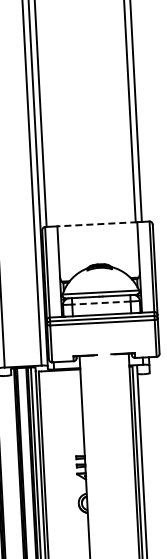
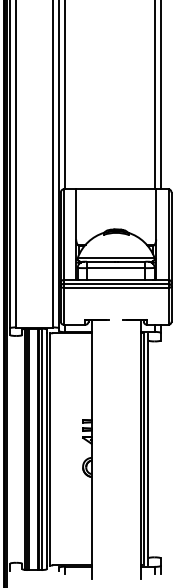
line: (97, 224) -> (116, 189), dashed -> solid
line: (100, 303) -> (115, 268), dashed -> solid

